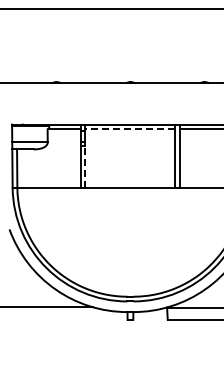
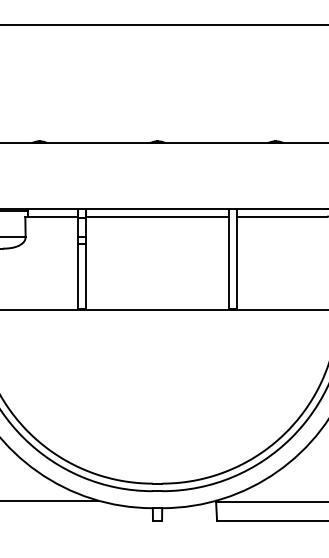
line: (130, 129) -> (157, 216), dashed -> solid
line: (85, 166) -> (85, 275), dashed -> solid

